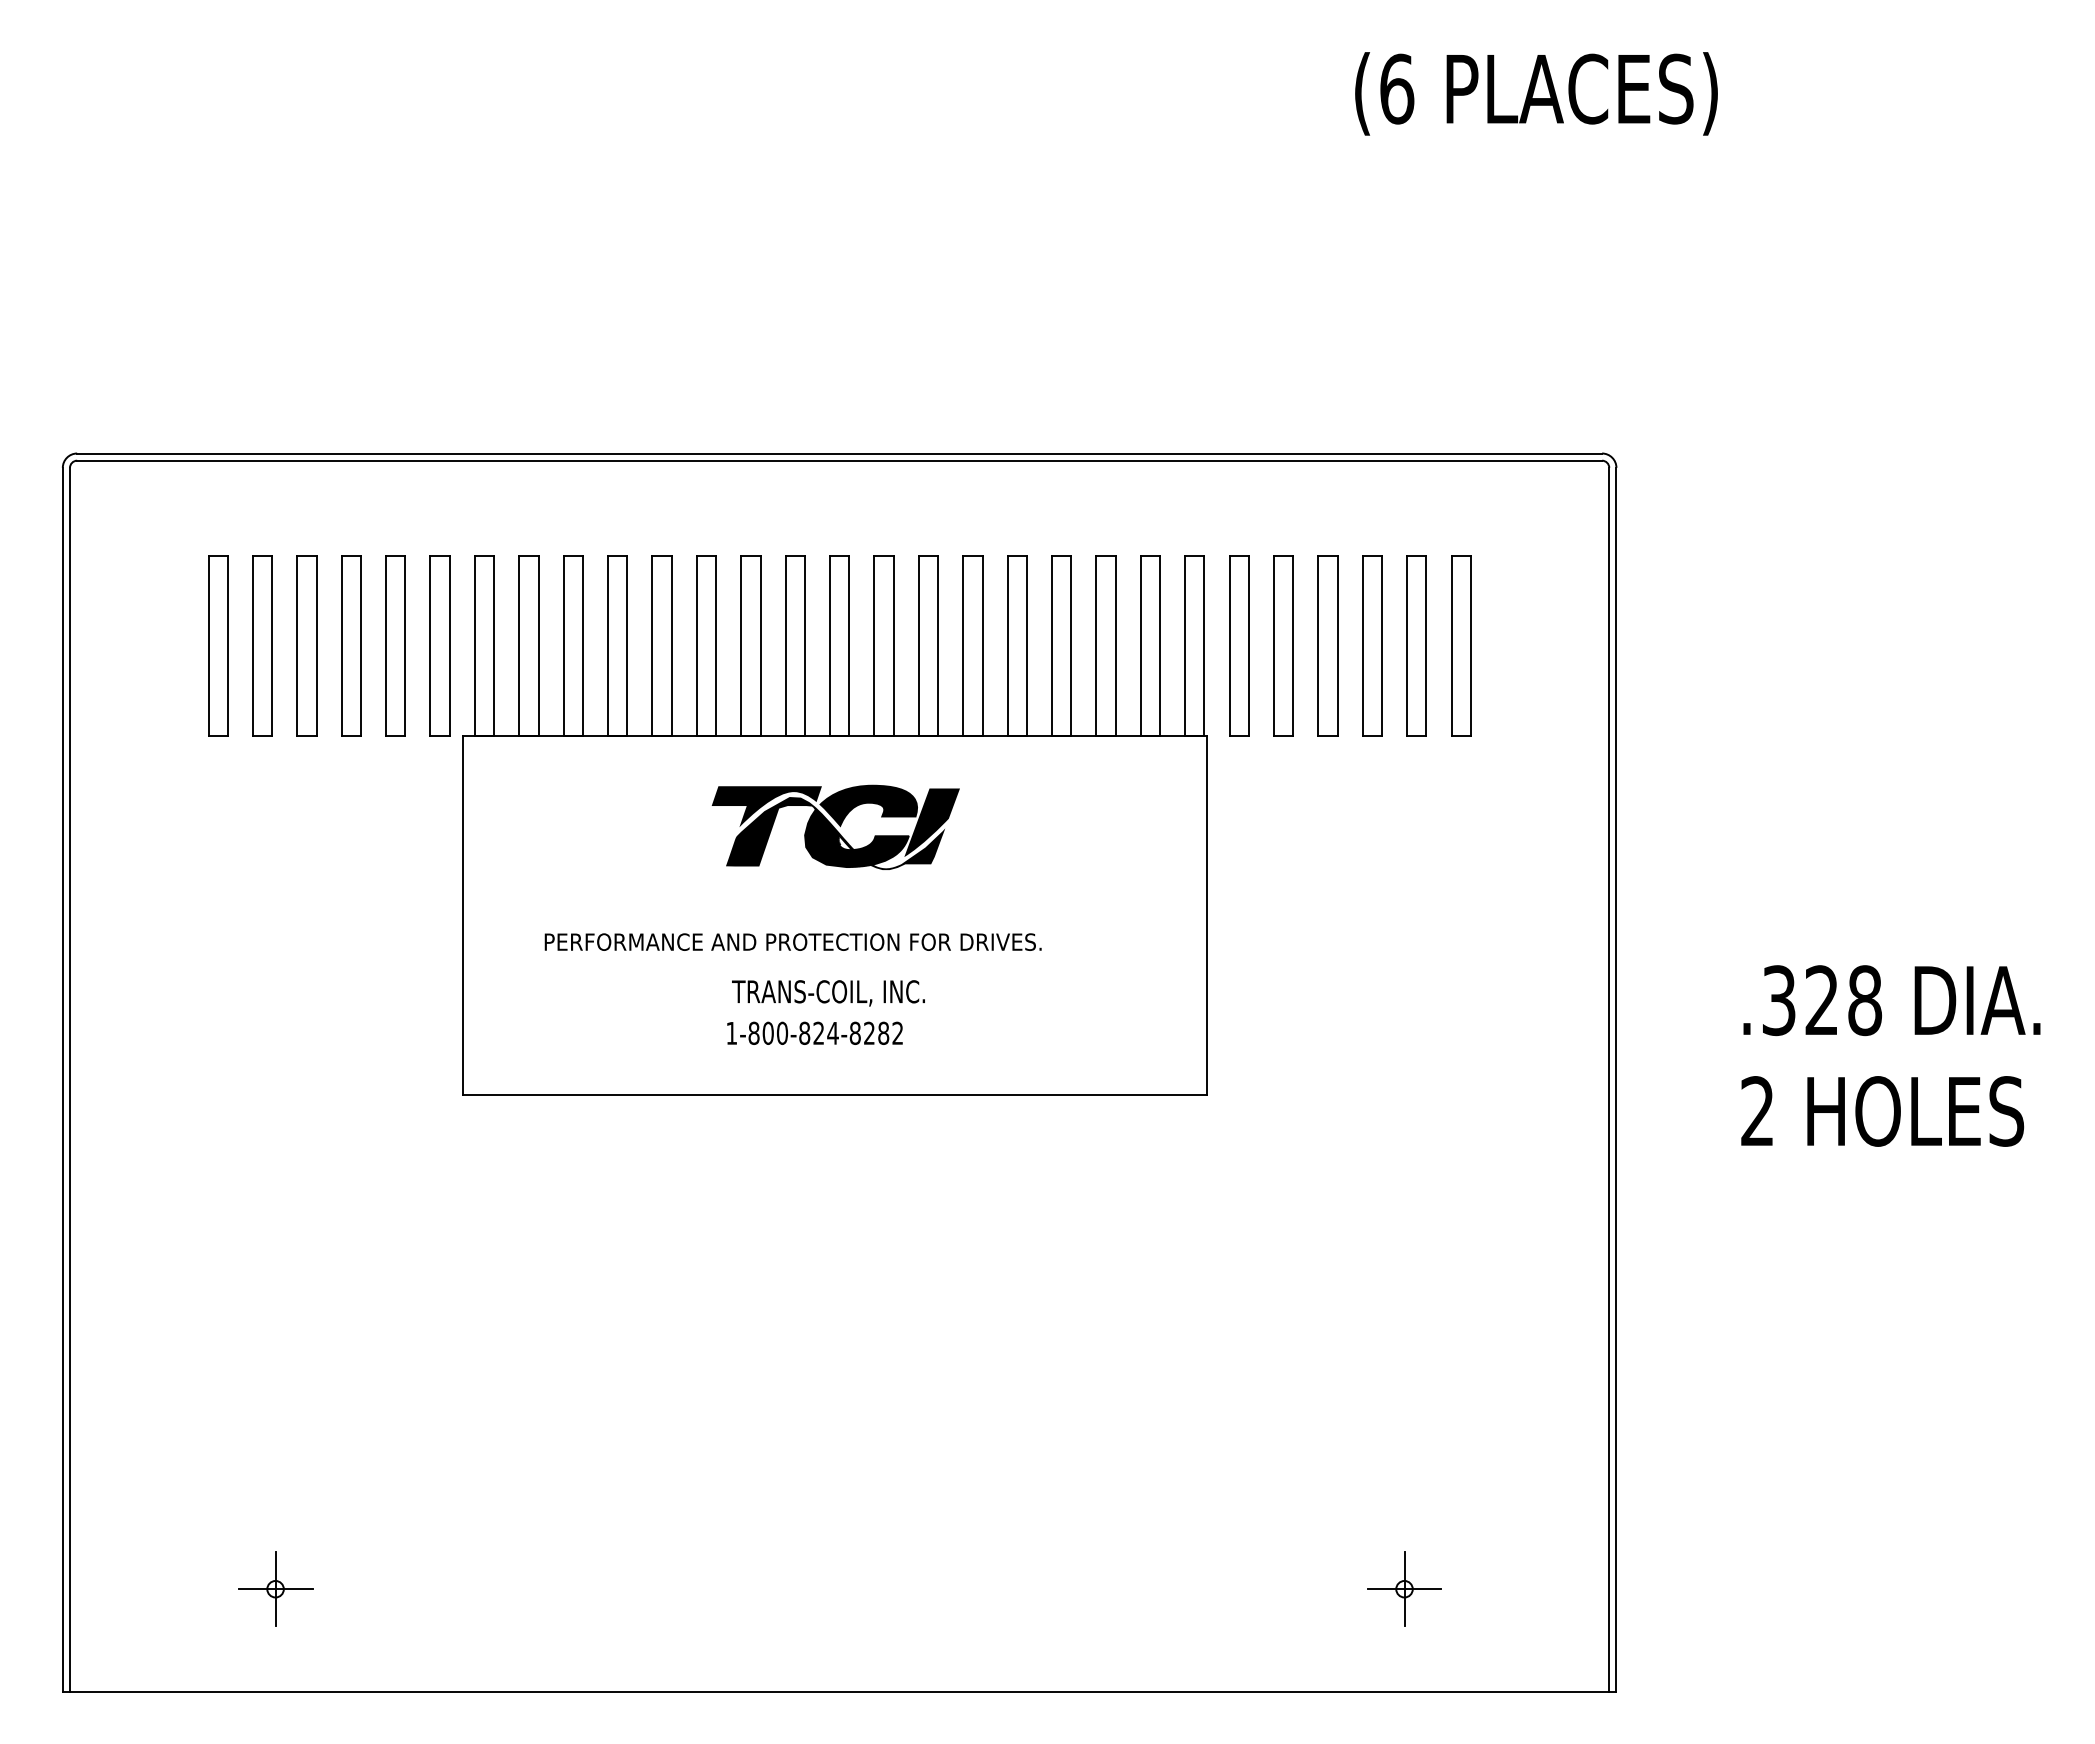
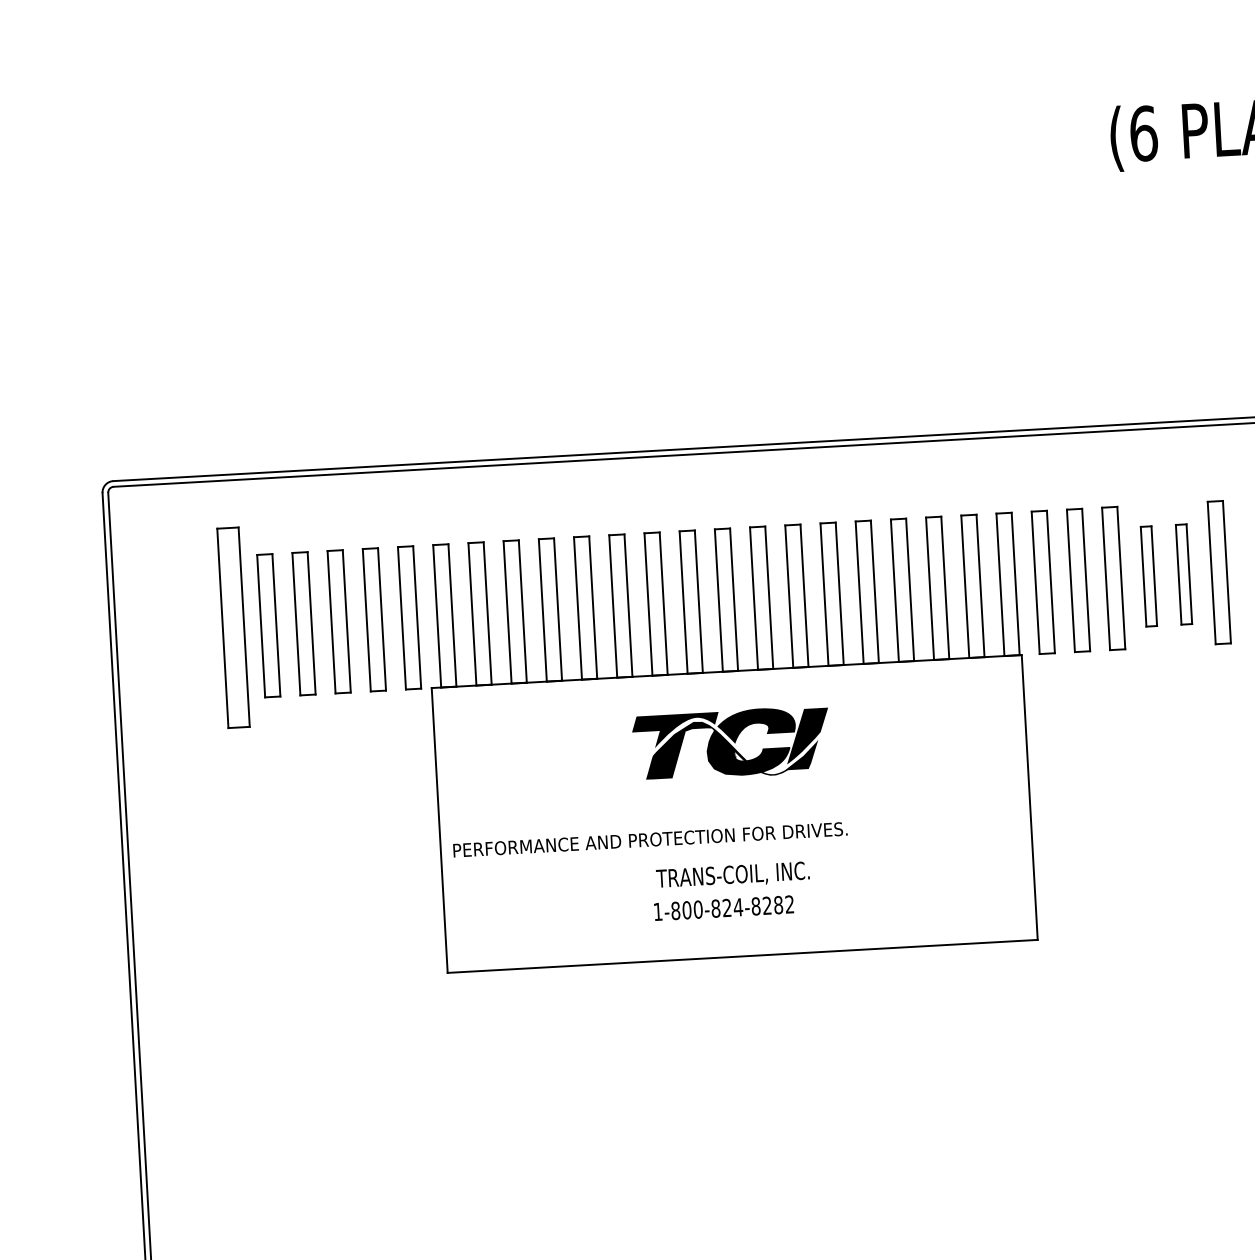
part: (218, 645) -> (233, 627), size x1.4
part: (1372, 645) -> (1148, 575), size x0.7
part: (1416, 645) -> (1183, 573), size x0.7
text: (792, 941) -> (649, 839), moved

